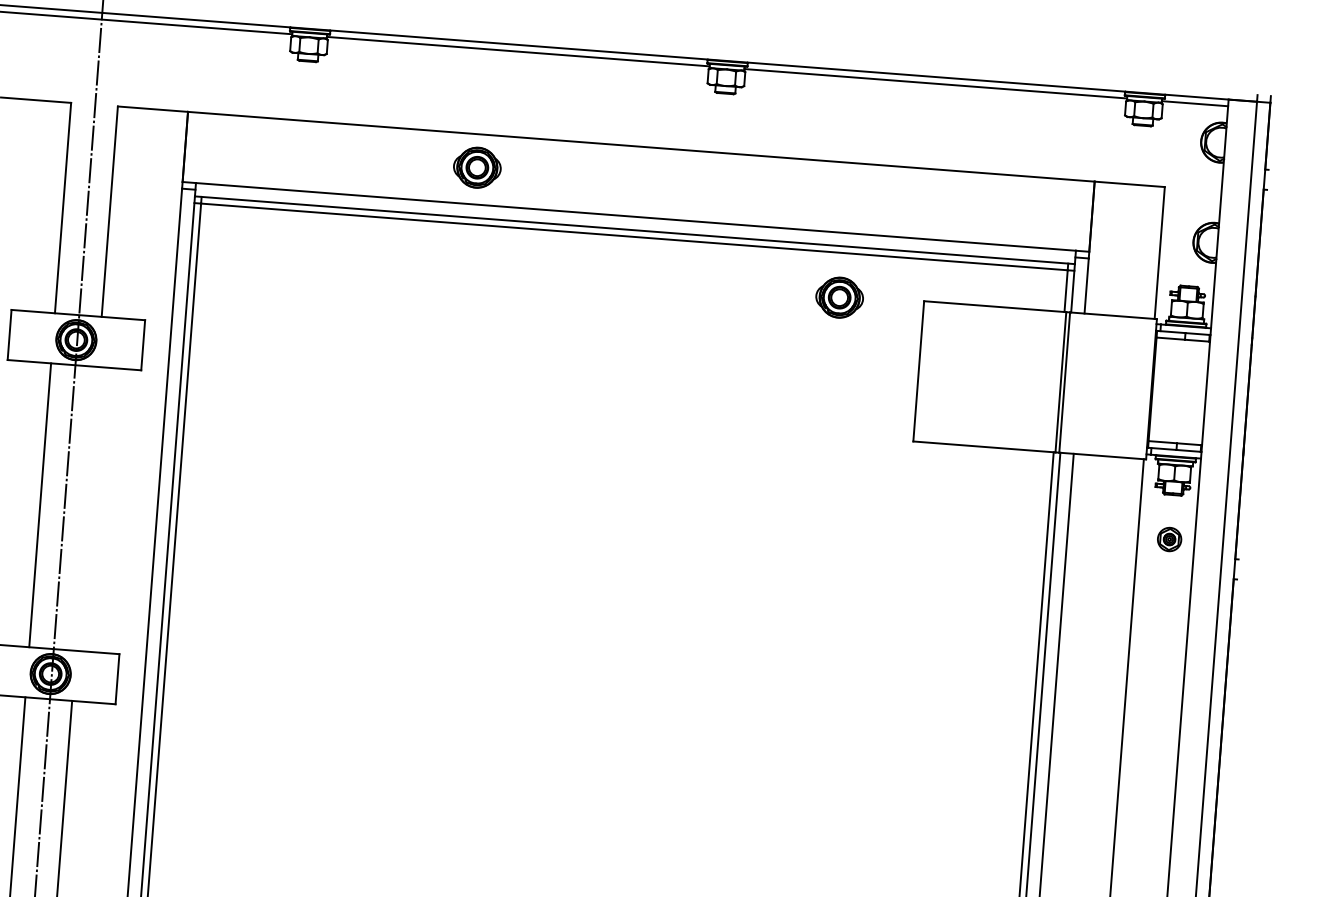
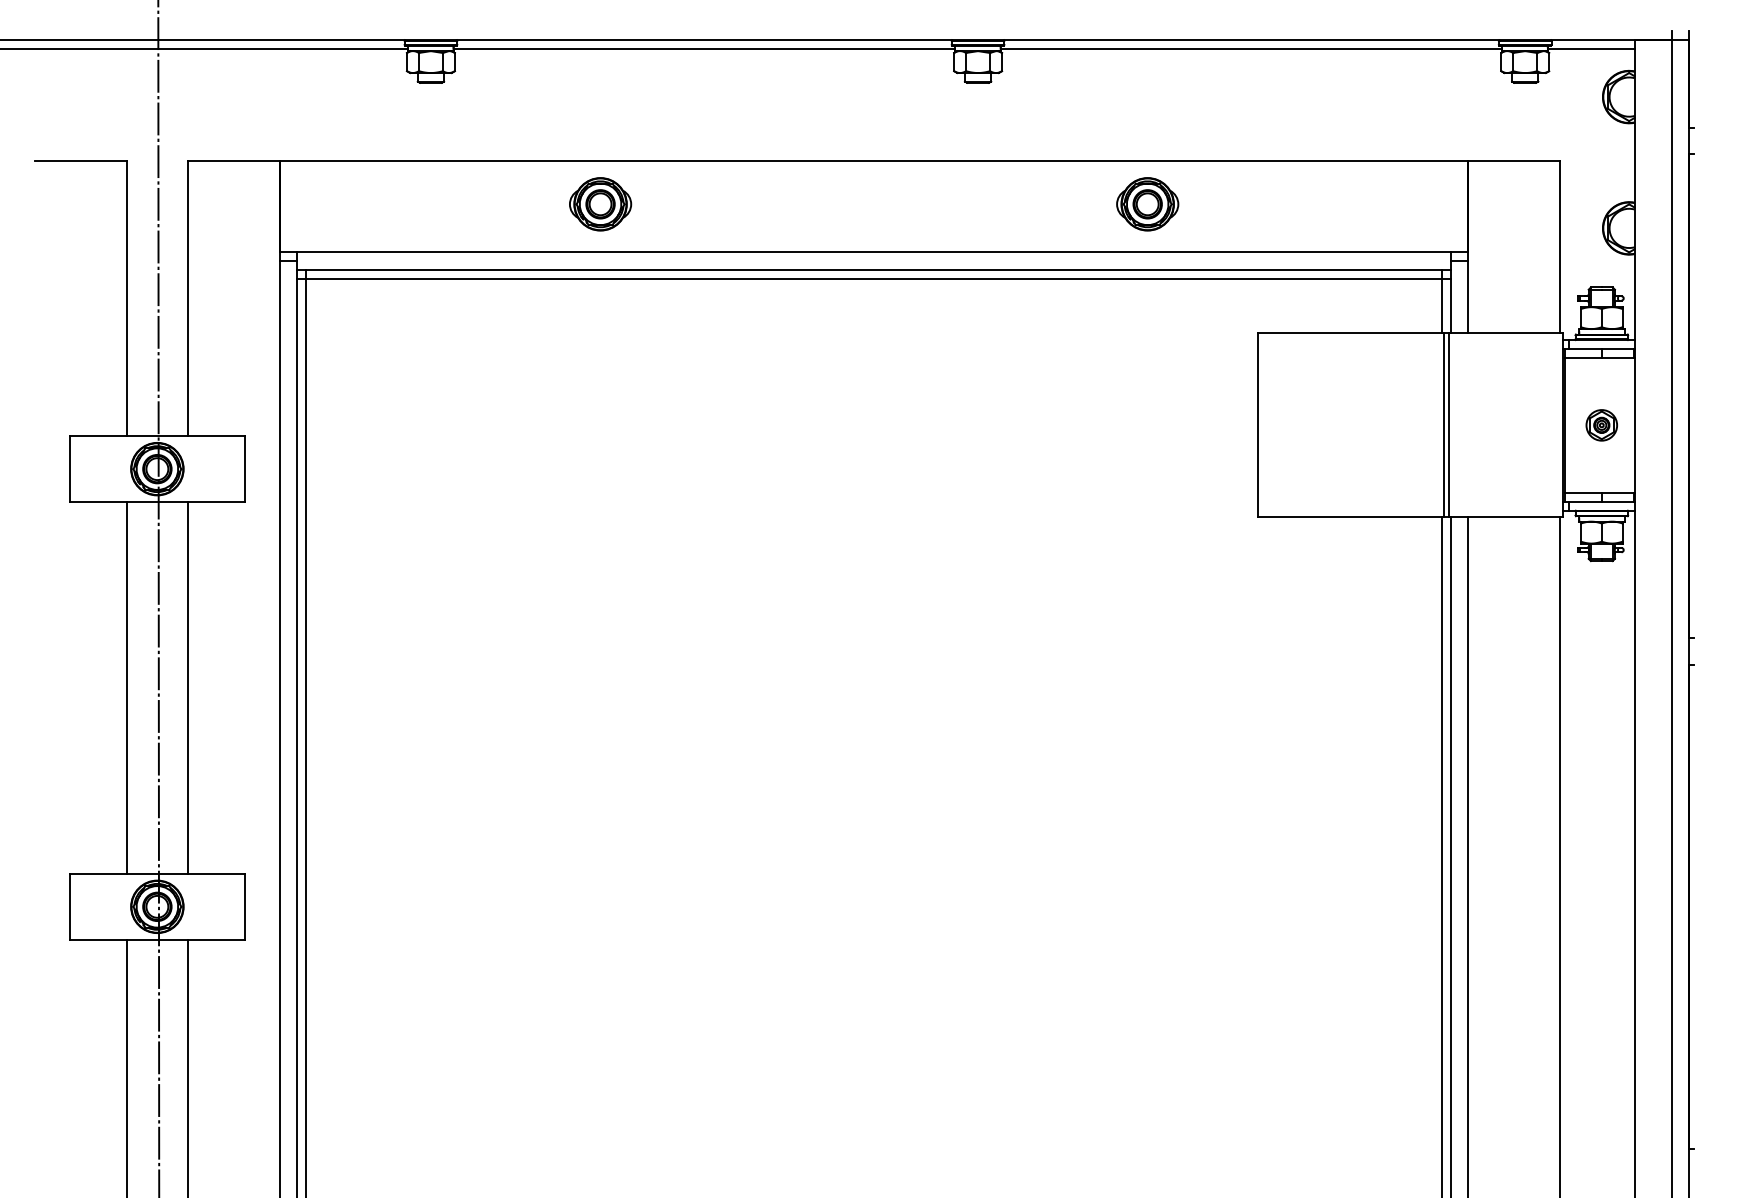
part: (477, 167) -> (600, 204), moved
part: (839, 297) -> (1147, 204), moved
line: (87, 508) -> (188, 687), added
part: (1169, 539) -> (1601, 425), moved

